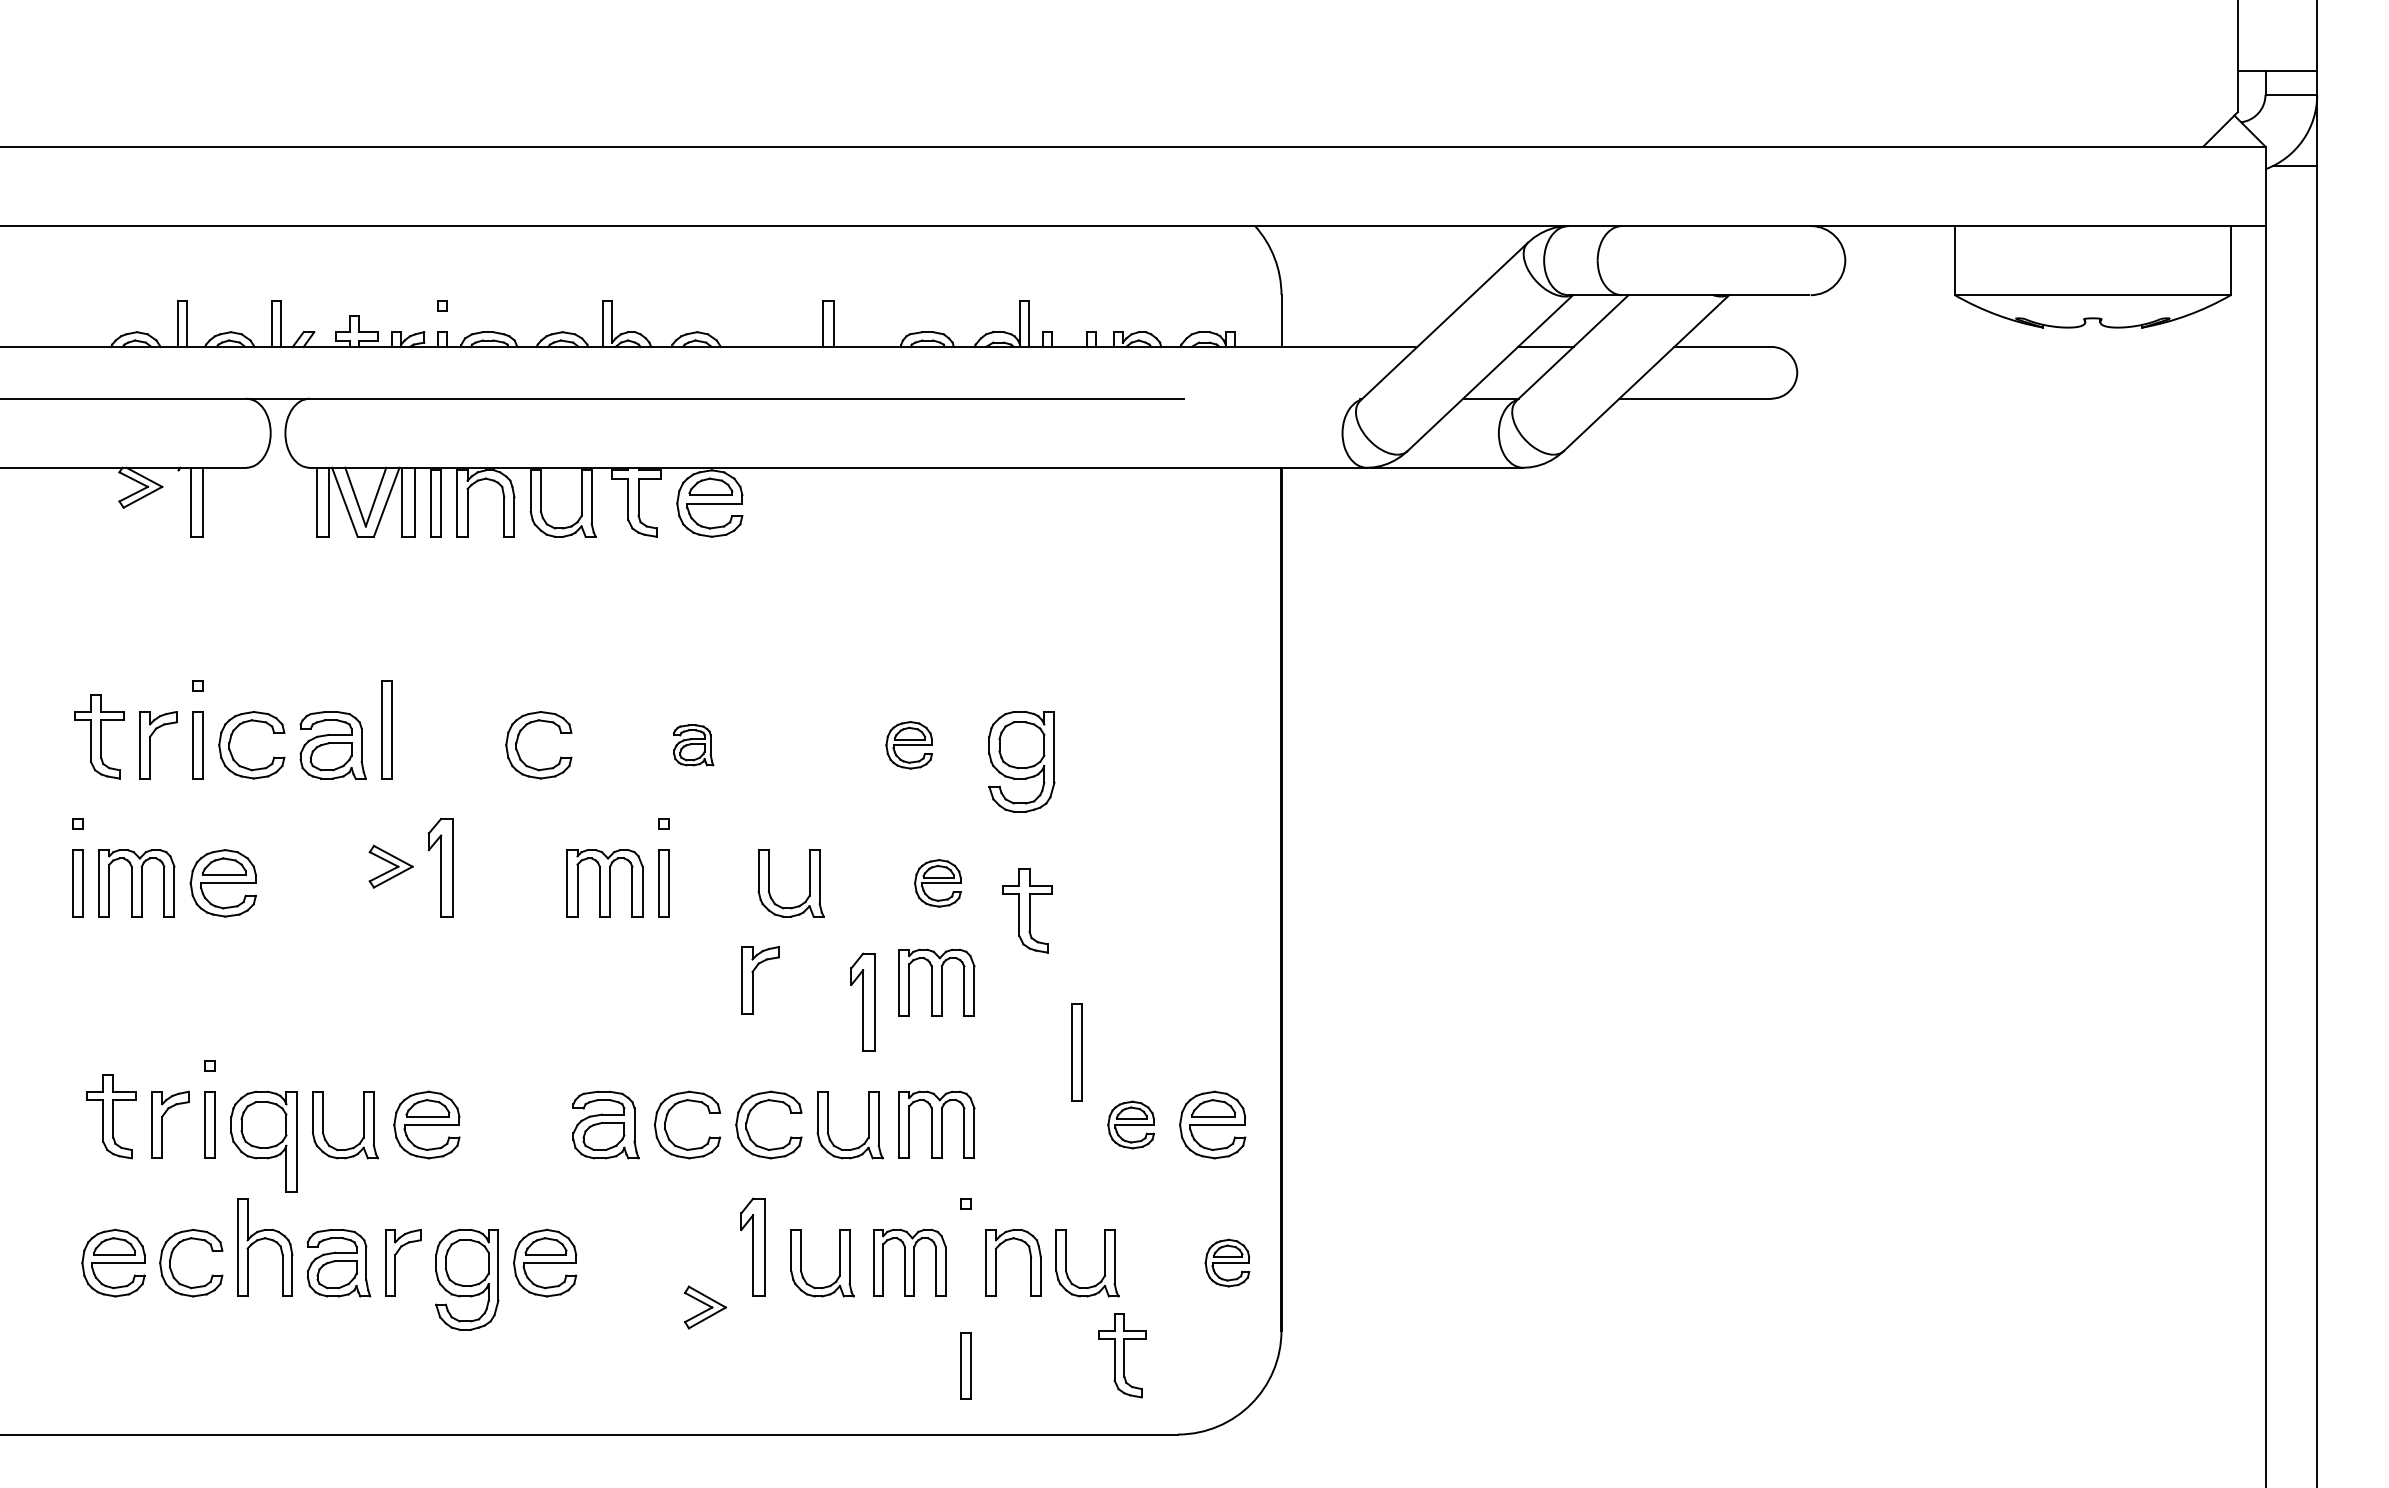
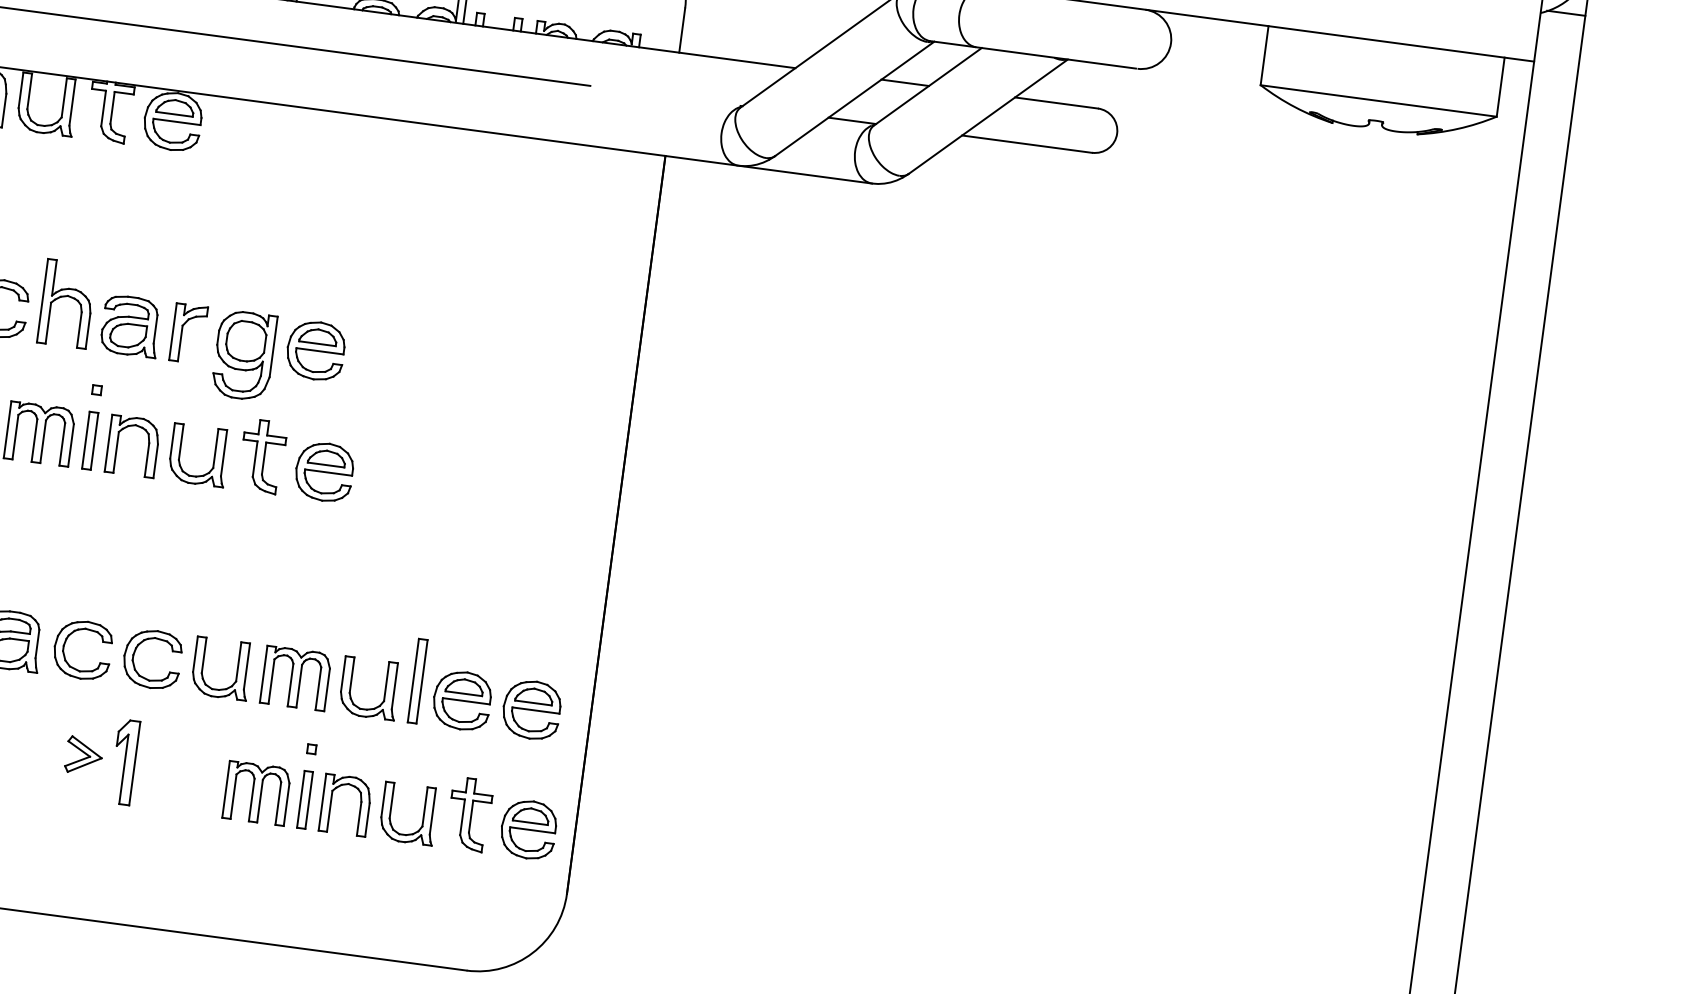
part: (619, 722) -> (70, 298), added
part: (693, 745) -> (131, 326), size x1.67
part: (908, 745) -> (314, 350), size x1.43
part: (1021, 761) -> (243, 355), moved
part: (696, 883) -> (117, 444), added
part: (937, 883) -> (323, 472), size x1.43
part: (1027, 910) -> (262, 456), moved
part: (753, 980) -> (182, 333), moved
part: (936, 982) -> (311, 556), removed
part: (862, 1001) -> (246, 564), removed
part: (1076, 1052) -> (417, 681), moved
part: (1130, 1124) -> (461, 700), size x1.43
part: (1041, 1125) -> (385, 690), added
part: (1227, 1262) -> (528, 829), size x1.43
part: (839, 1263) -> (196, 785), removed
part: (704, 1307) -> (83, 755), moved
part: (1122, 1355) -> (469, 814), moved
part: (965, 1365) -> (304, 799), moved

